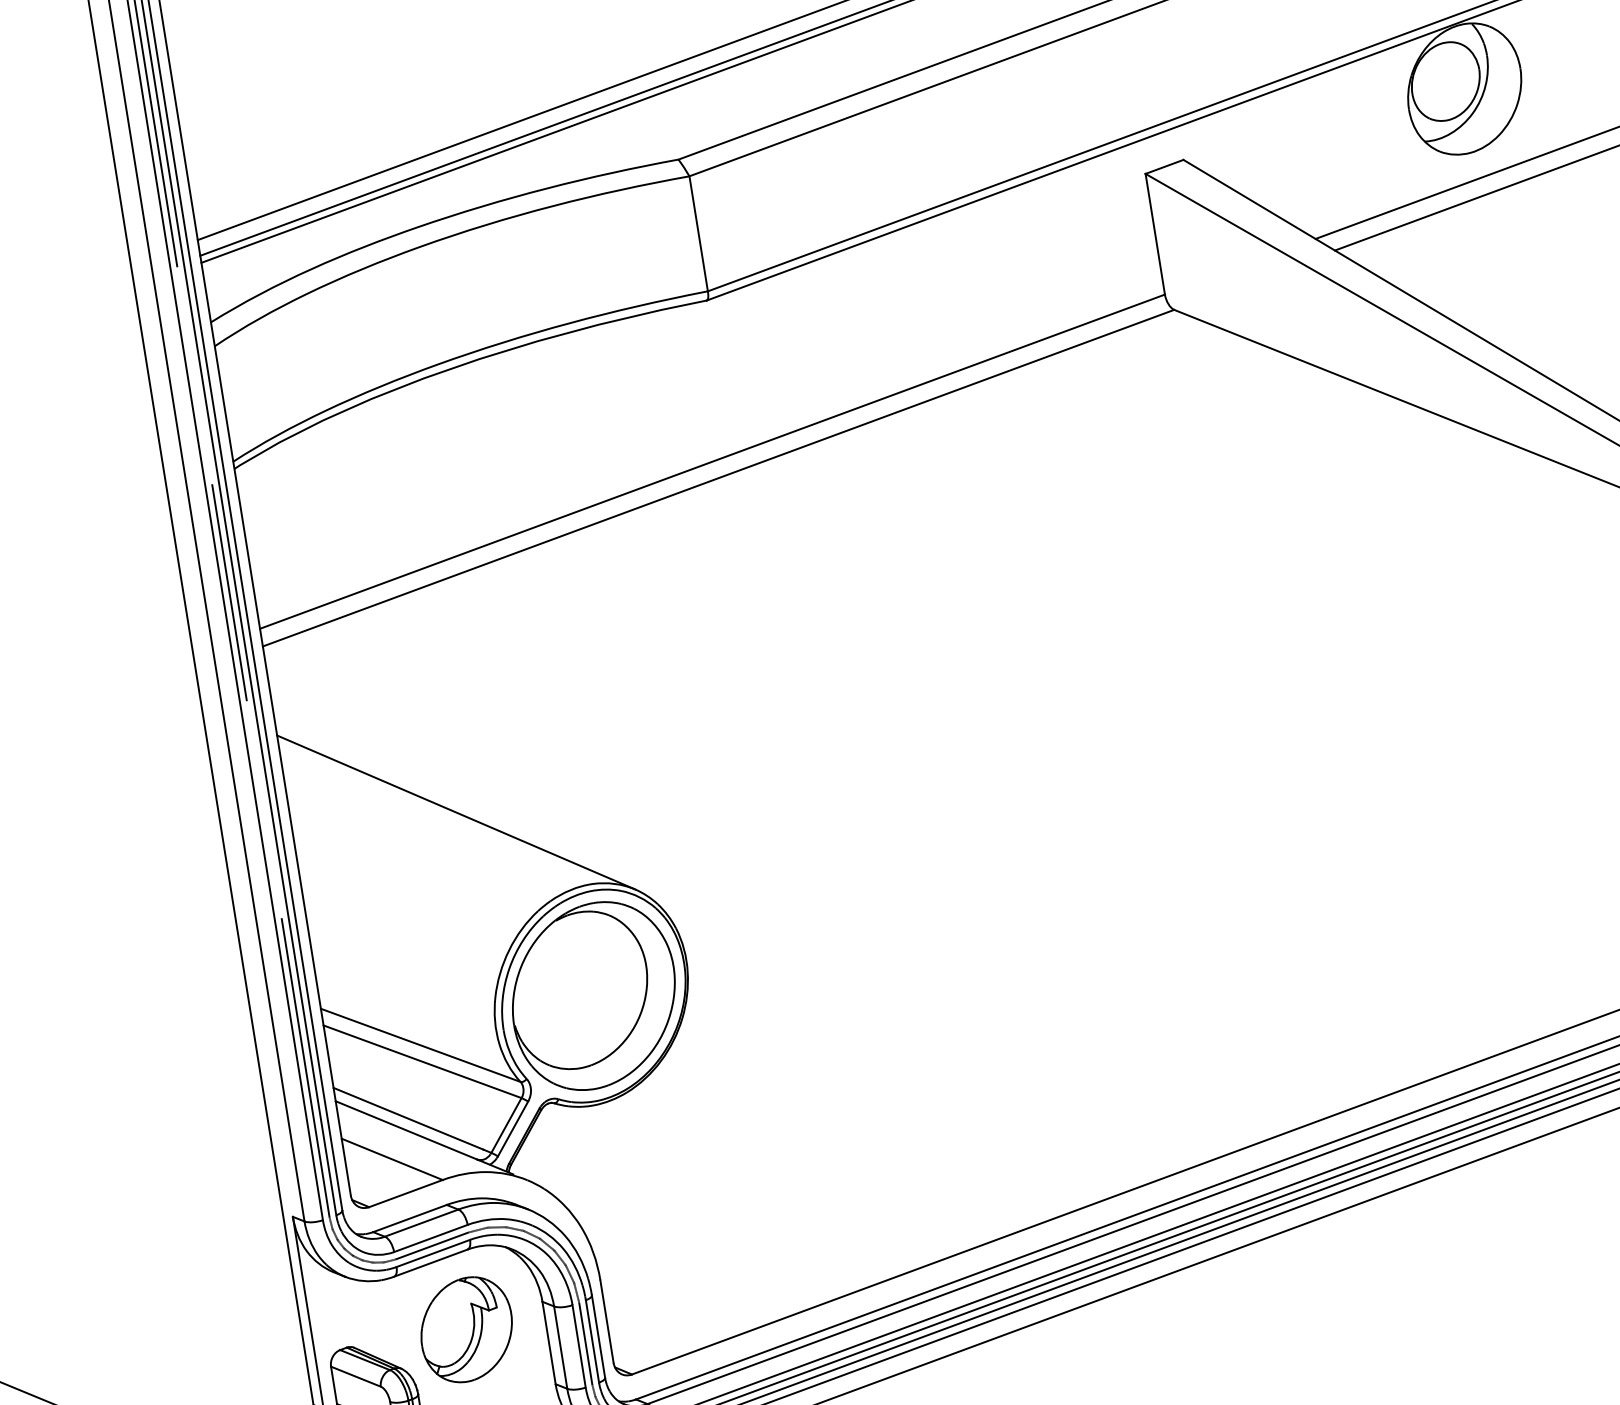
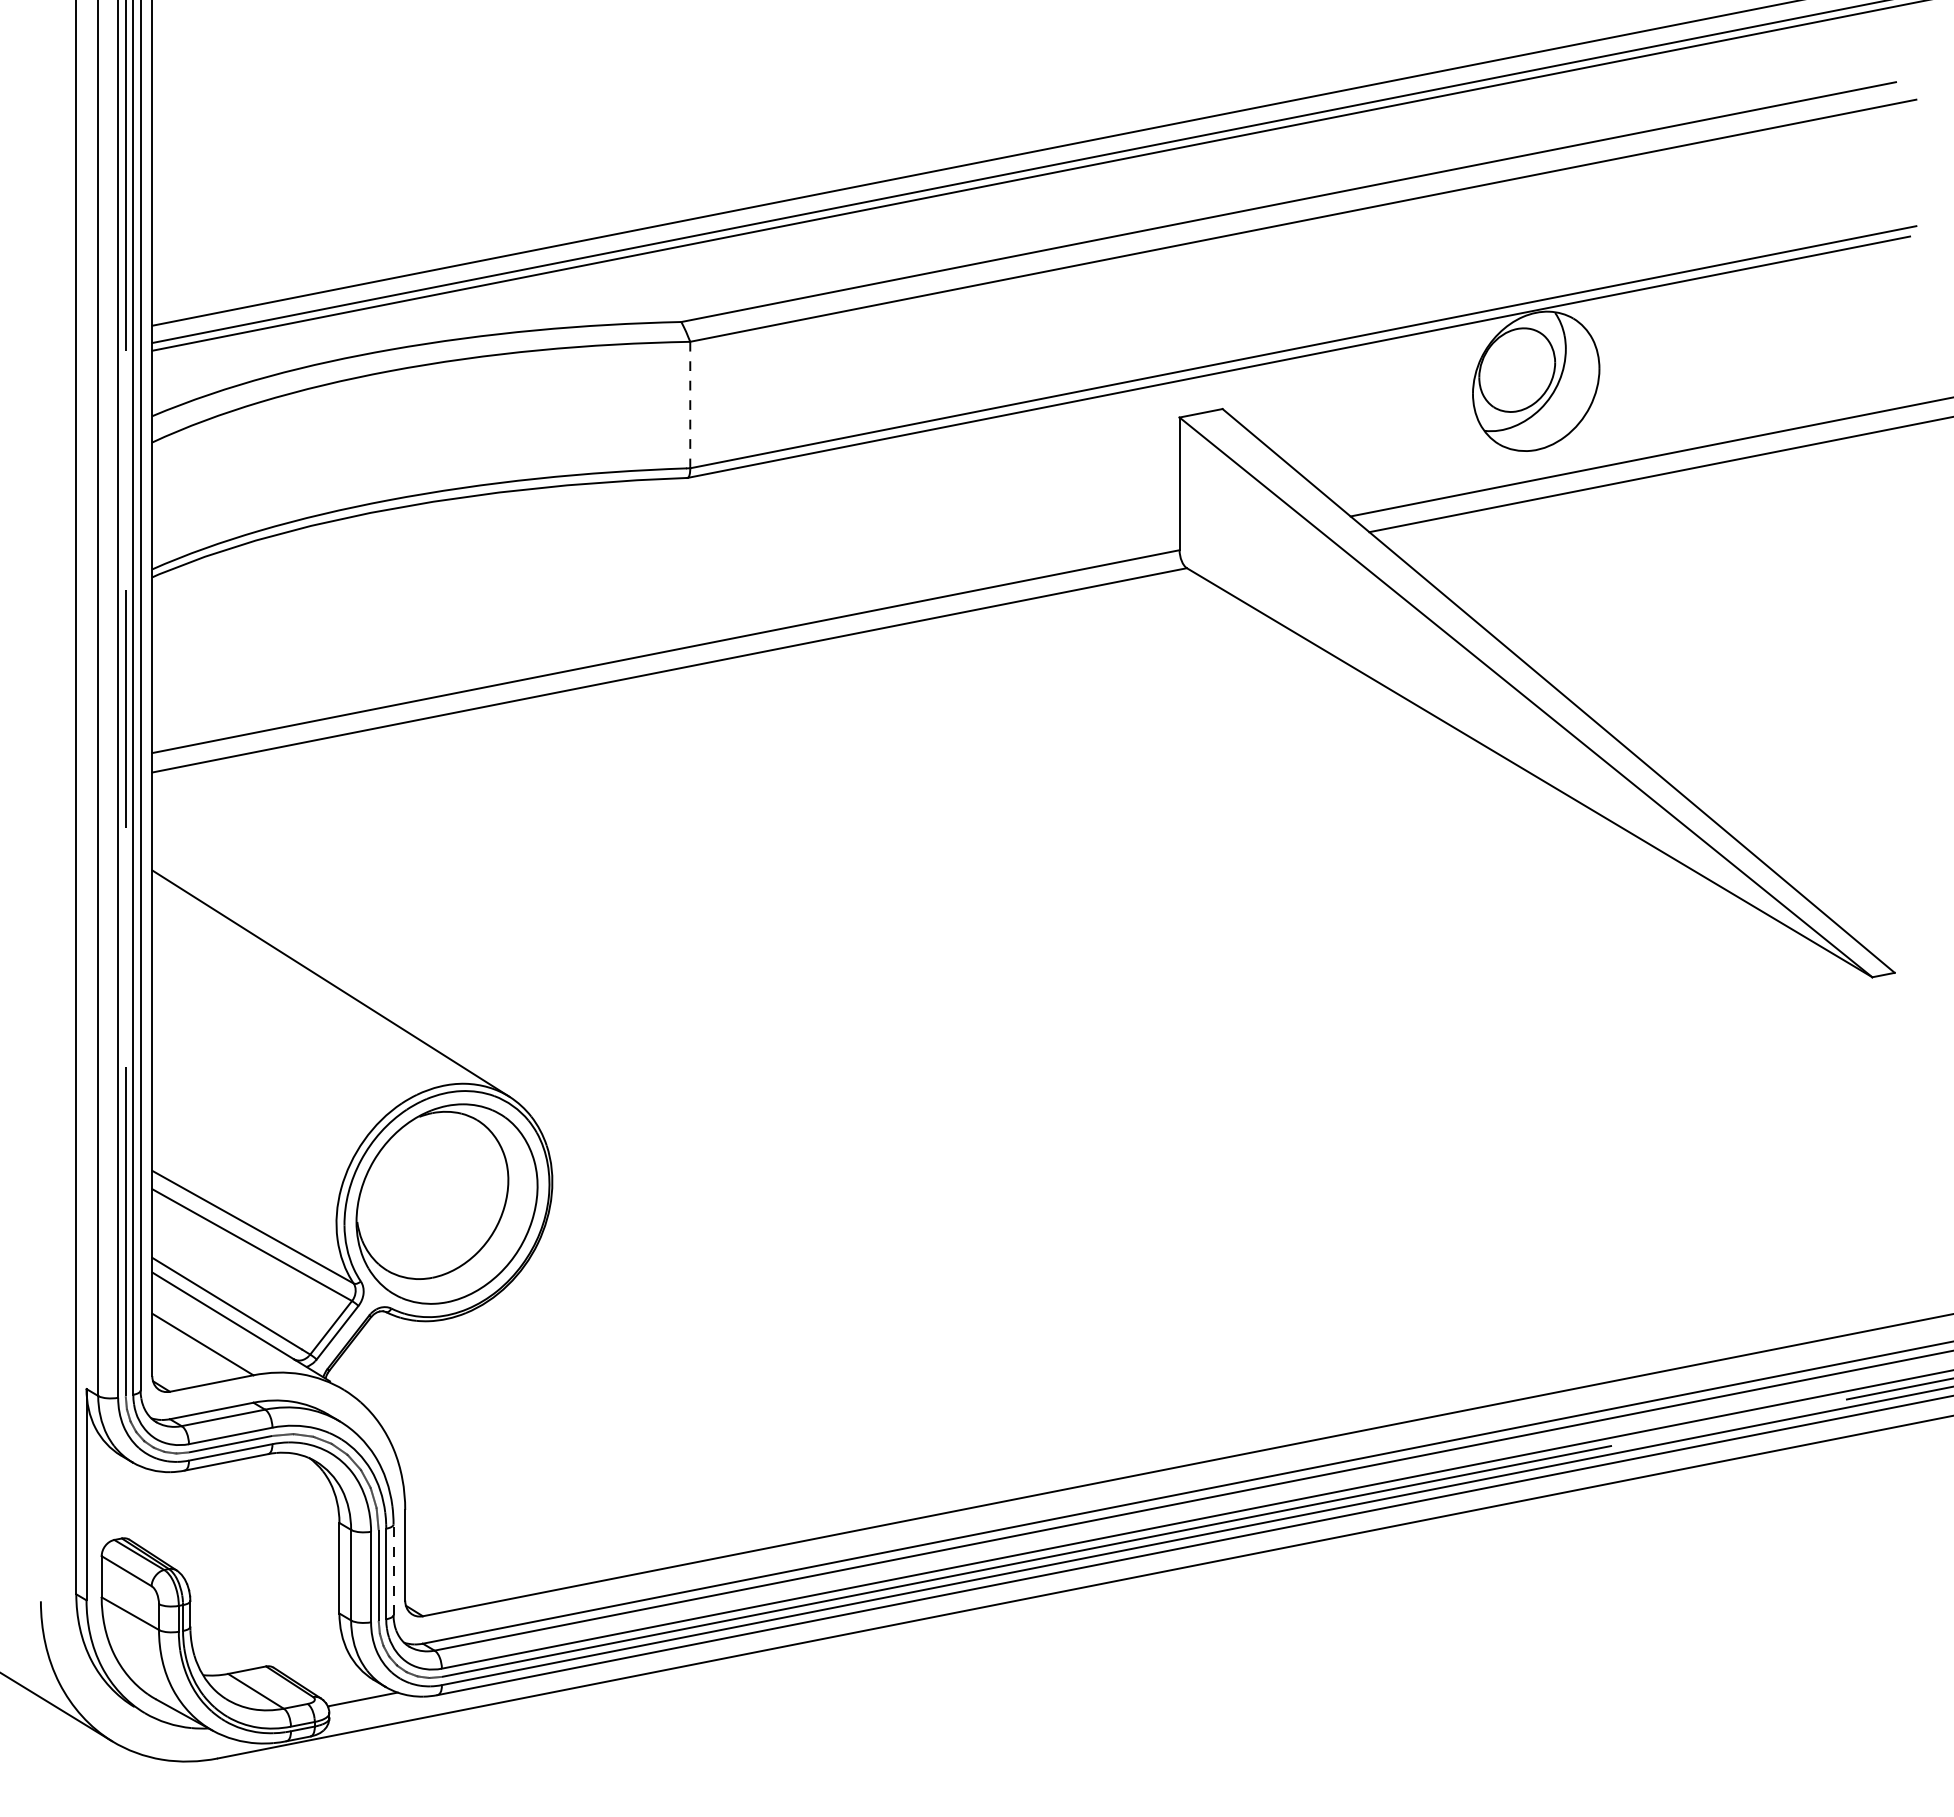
line: (698, 234) -> (690, 405), solid -> dashed
part: (466, 1329) -> (253, 1539), removed
line: (598, 1336) -> (393, 1569), solid -> dashed

